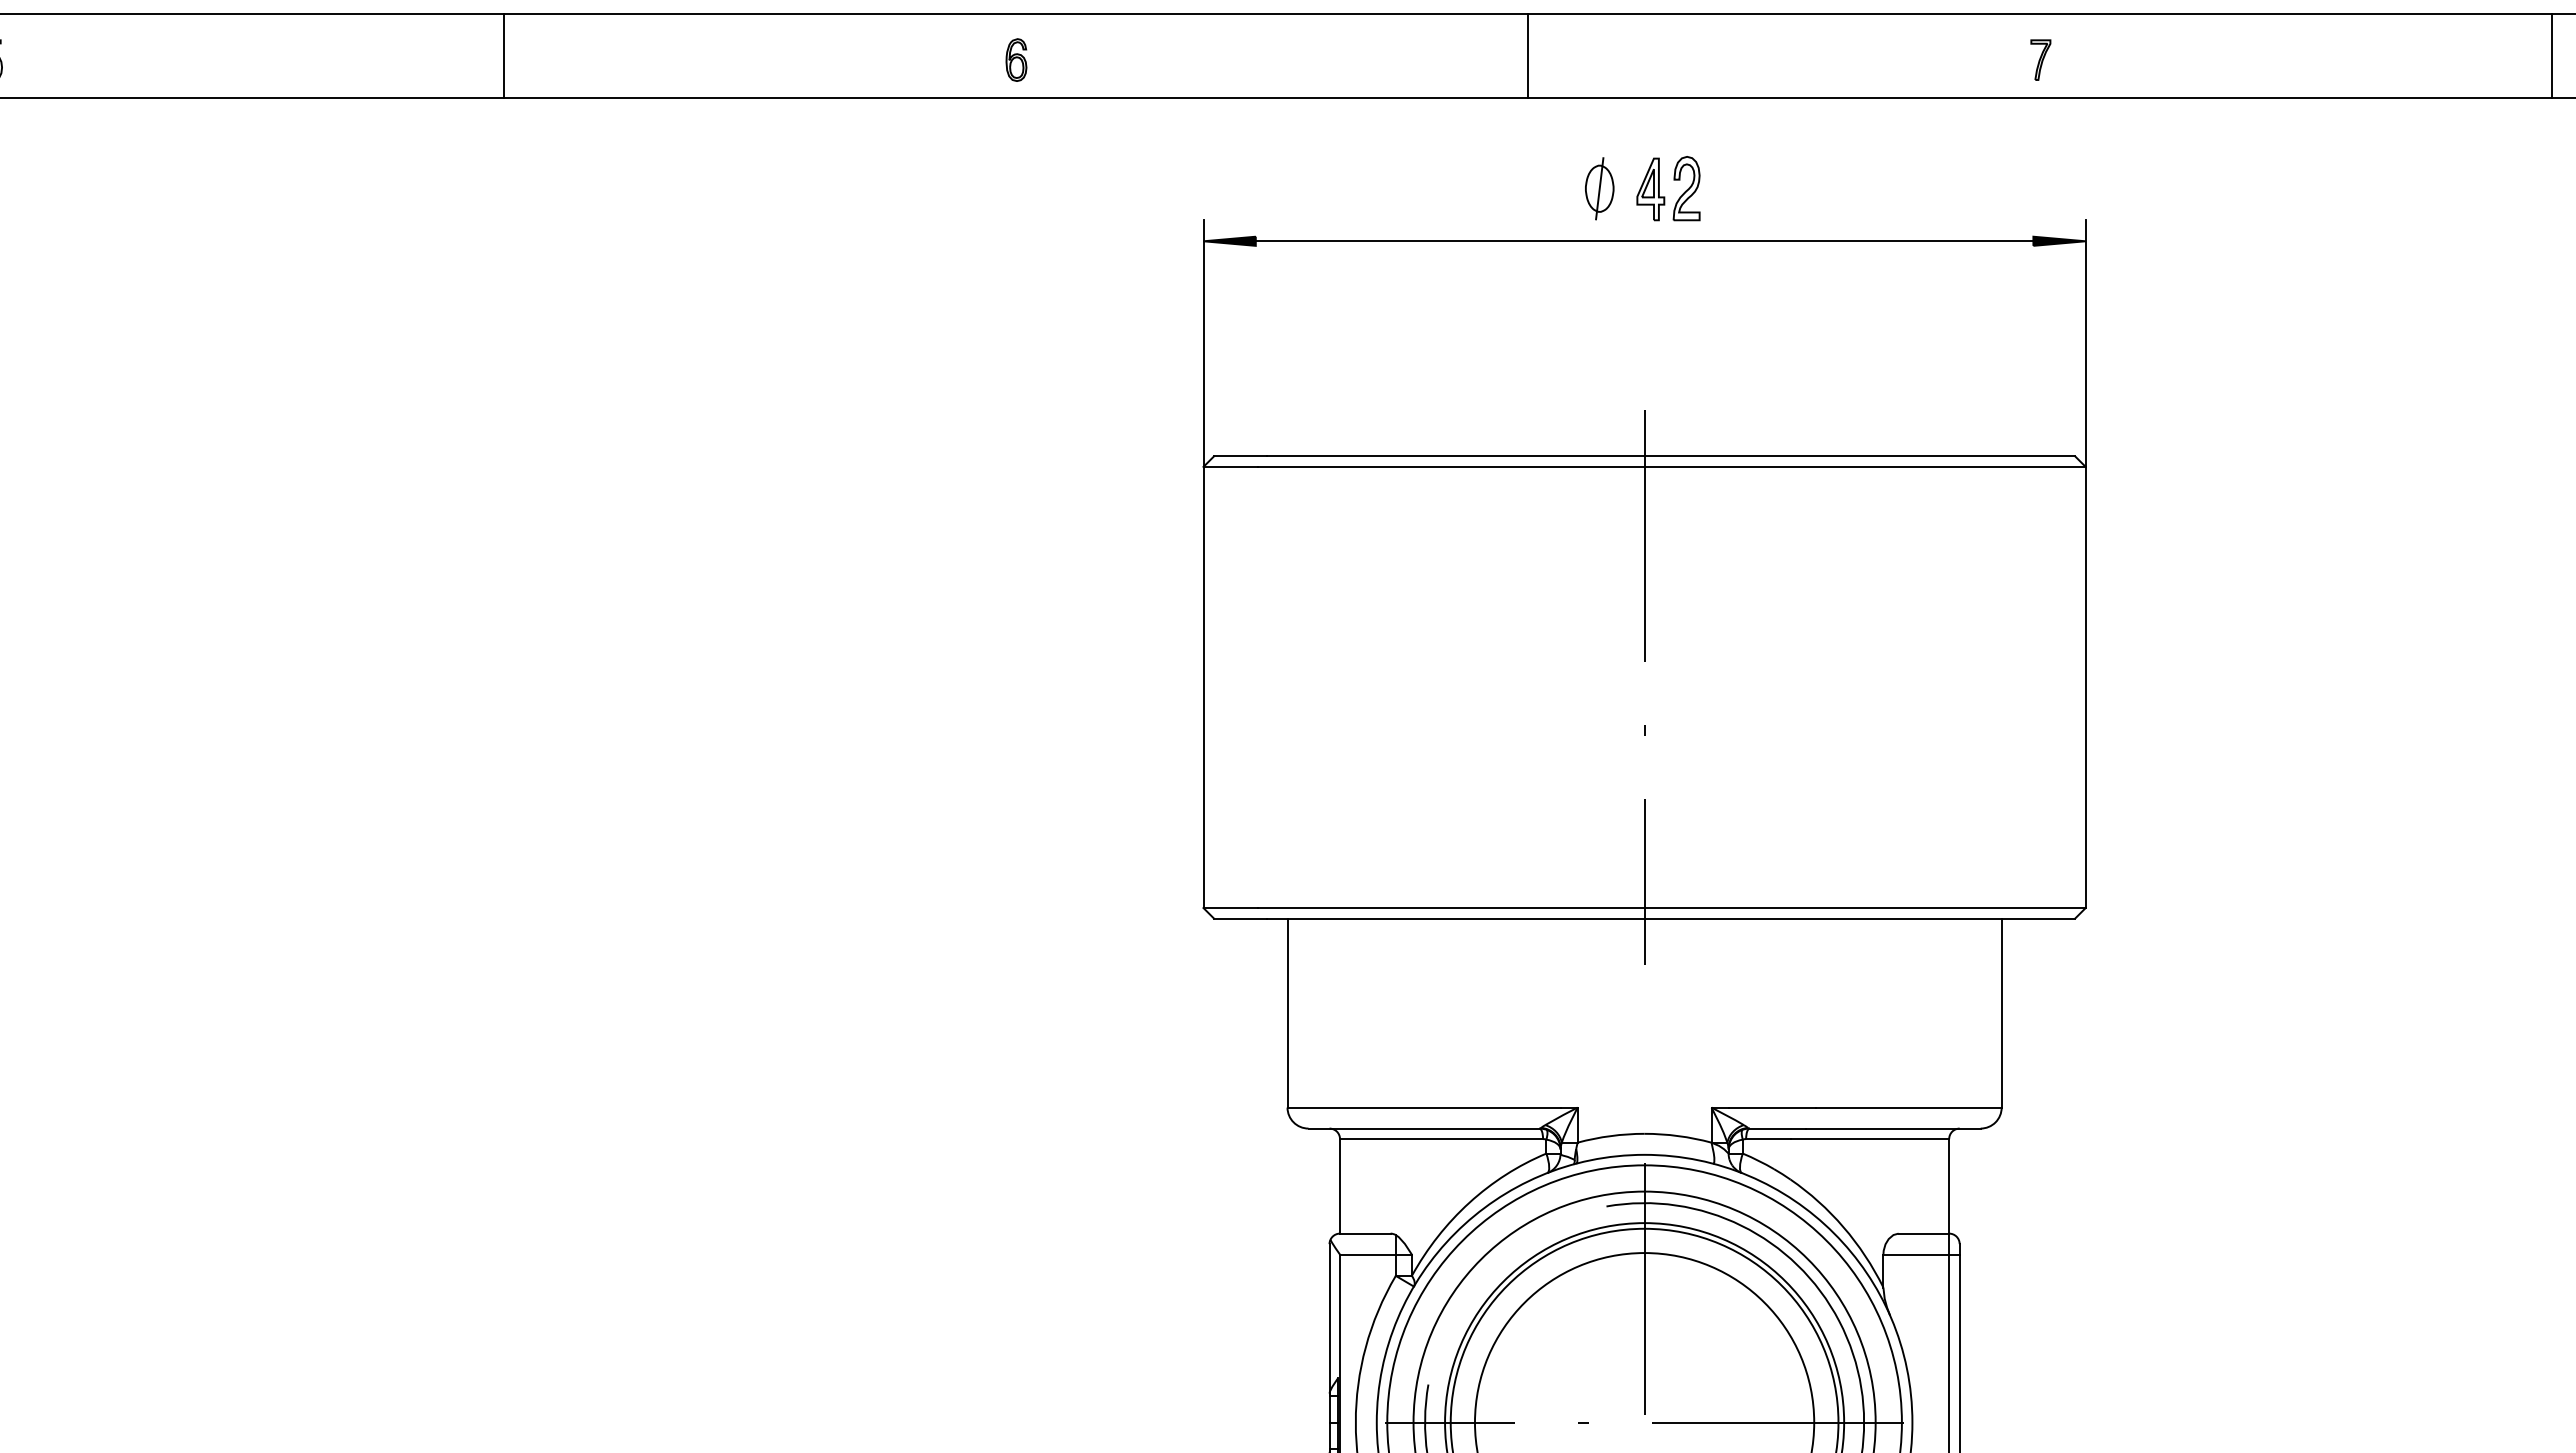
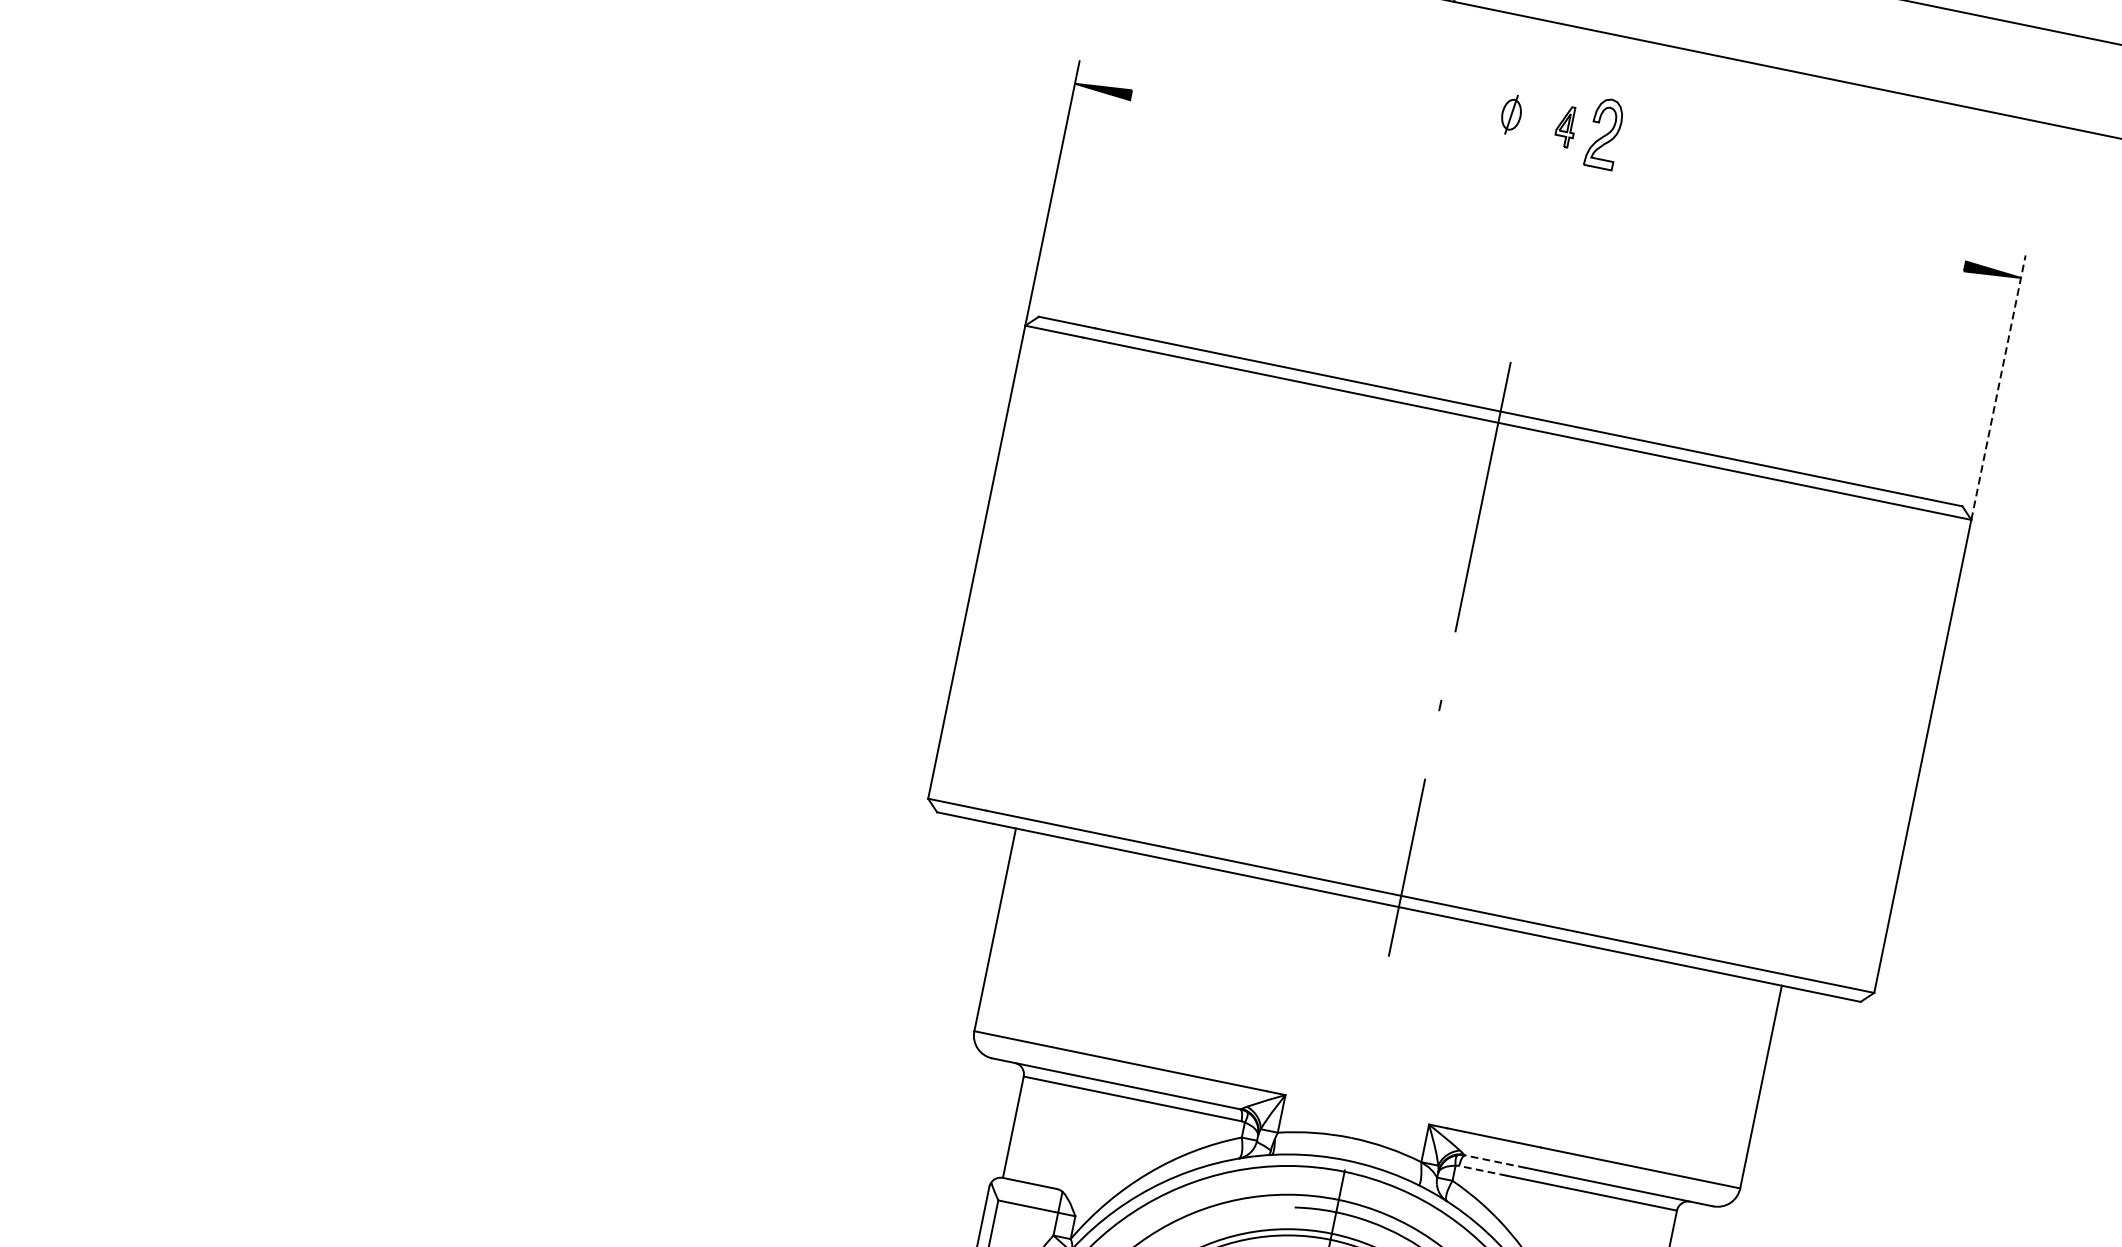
part: (2040, 59) -> (2012, 73), removed
part: (1599, 188) -> (1511, 114), size x0.6
part: (1650, 189) -> (1565, 126), size x0.6
line: (1644, 241) -> (1547, 181), removed
line: (2085, 343) -> (1998, 387), solid -> dashed
line: (1777, 1128) -> (1495, 1161), solid -> dashed
line: (1767, 1139) -> (1482, 1171), solid -> dashed

